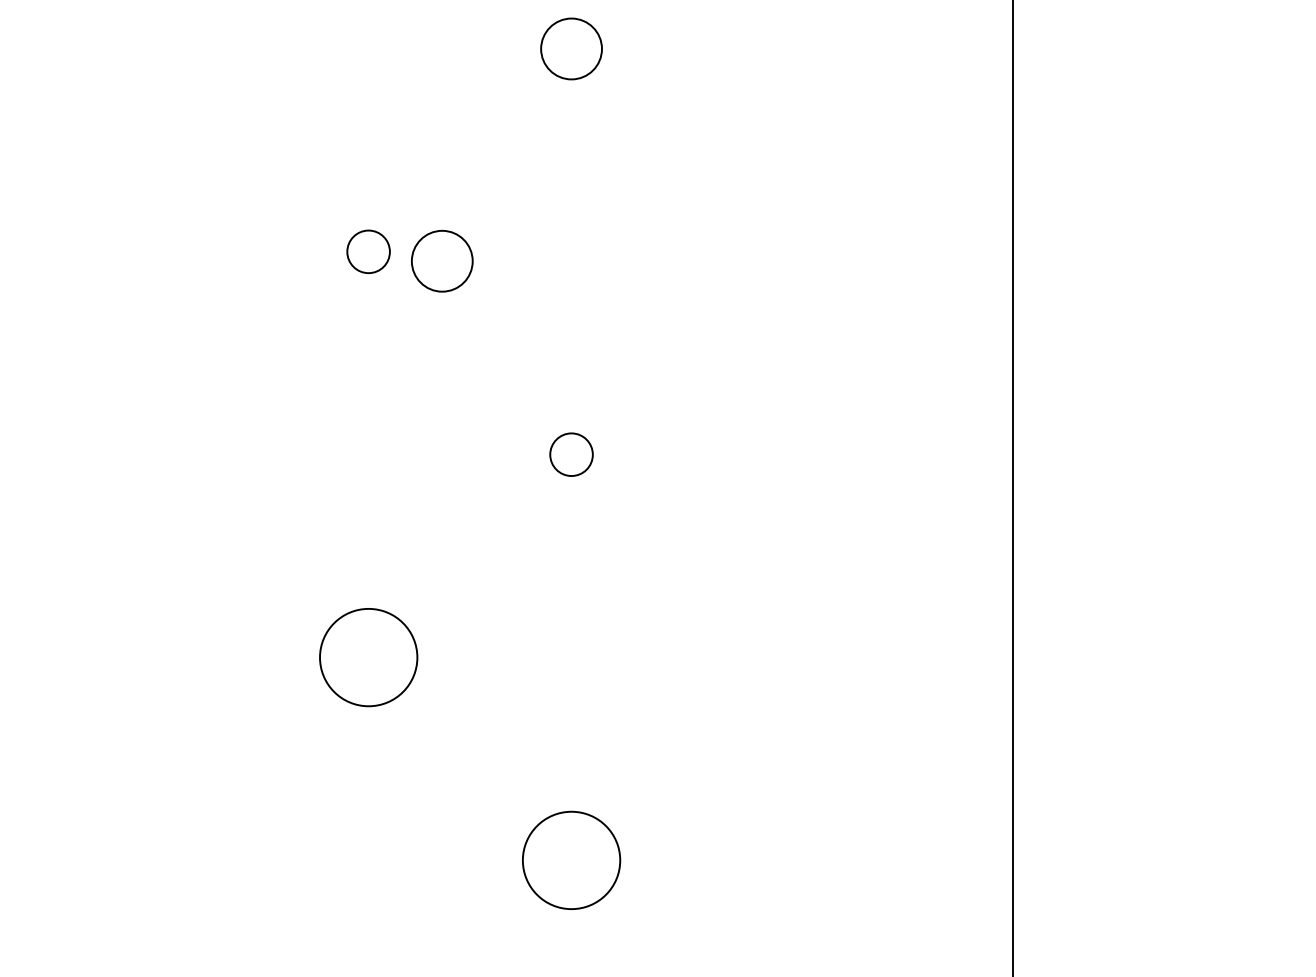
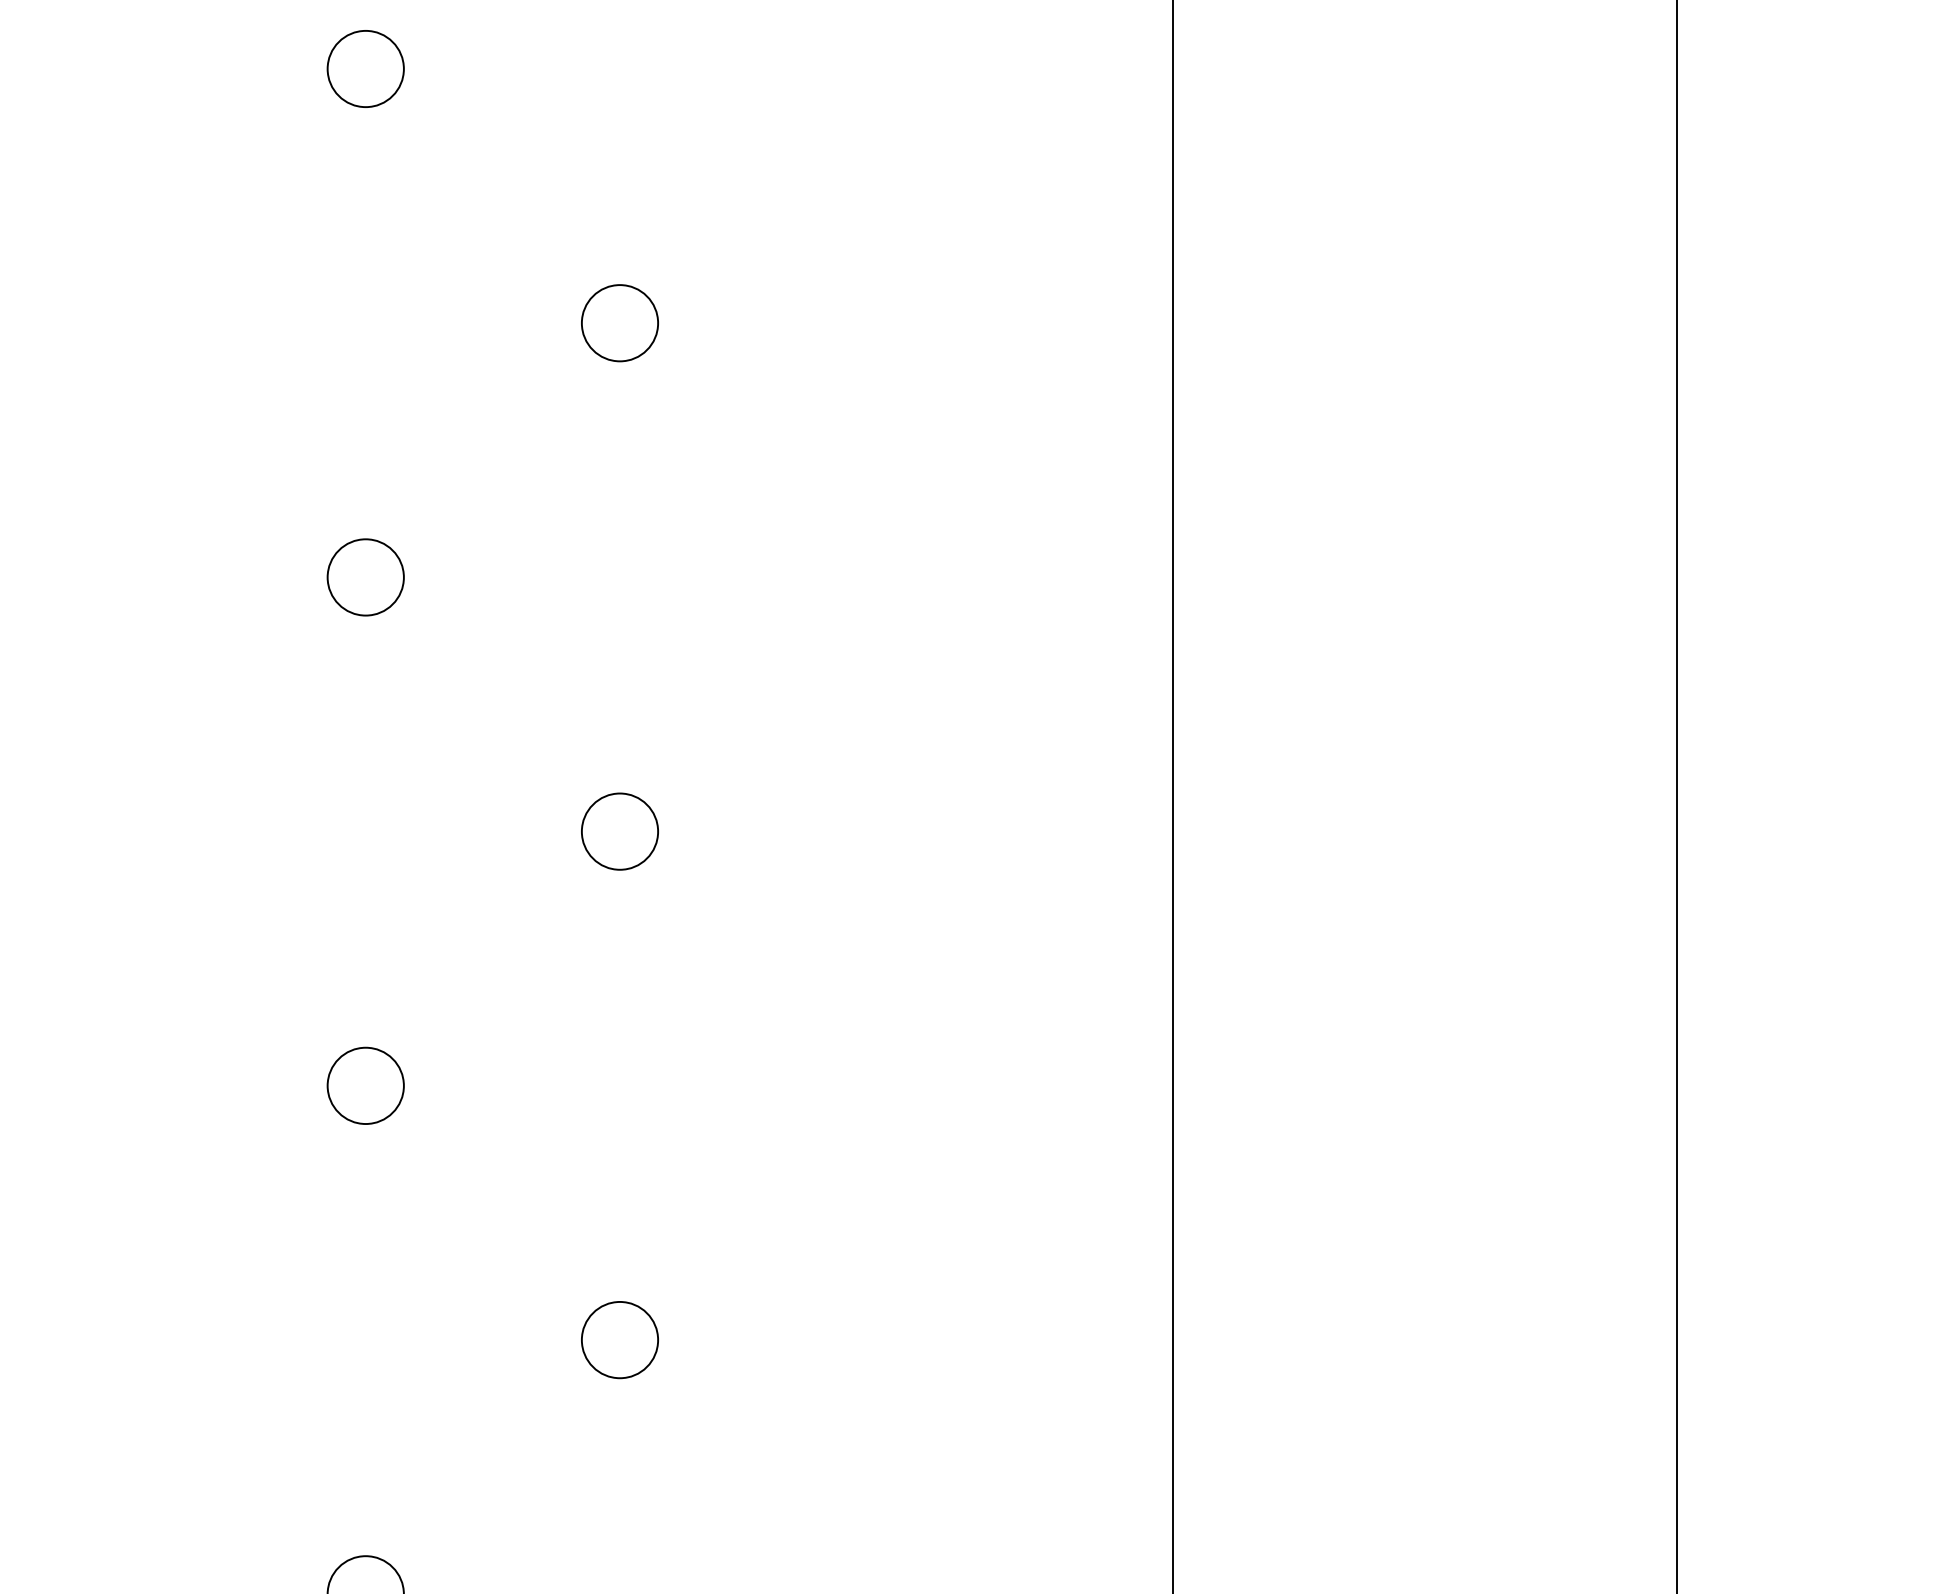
circle: (368, 251) -> (365, 577), size x1.43
circle: (441, 261) -> (457, 589), removed
circle: (571, 454) -> (619, 831), size x1.43
circle: (368, 657) -> (365, 1085), size x0.62
circle: (571, 859) -> (619, 1339), size x0.62

